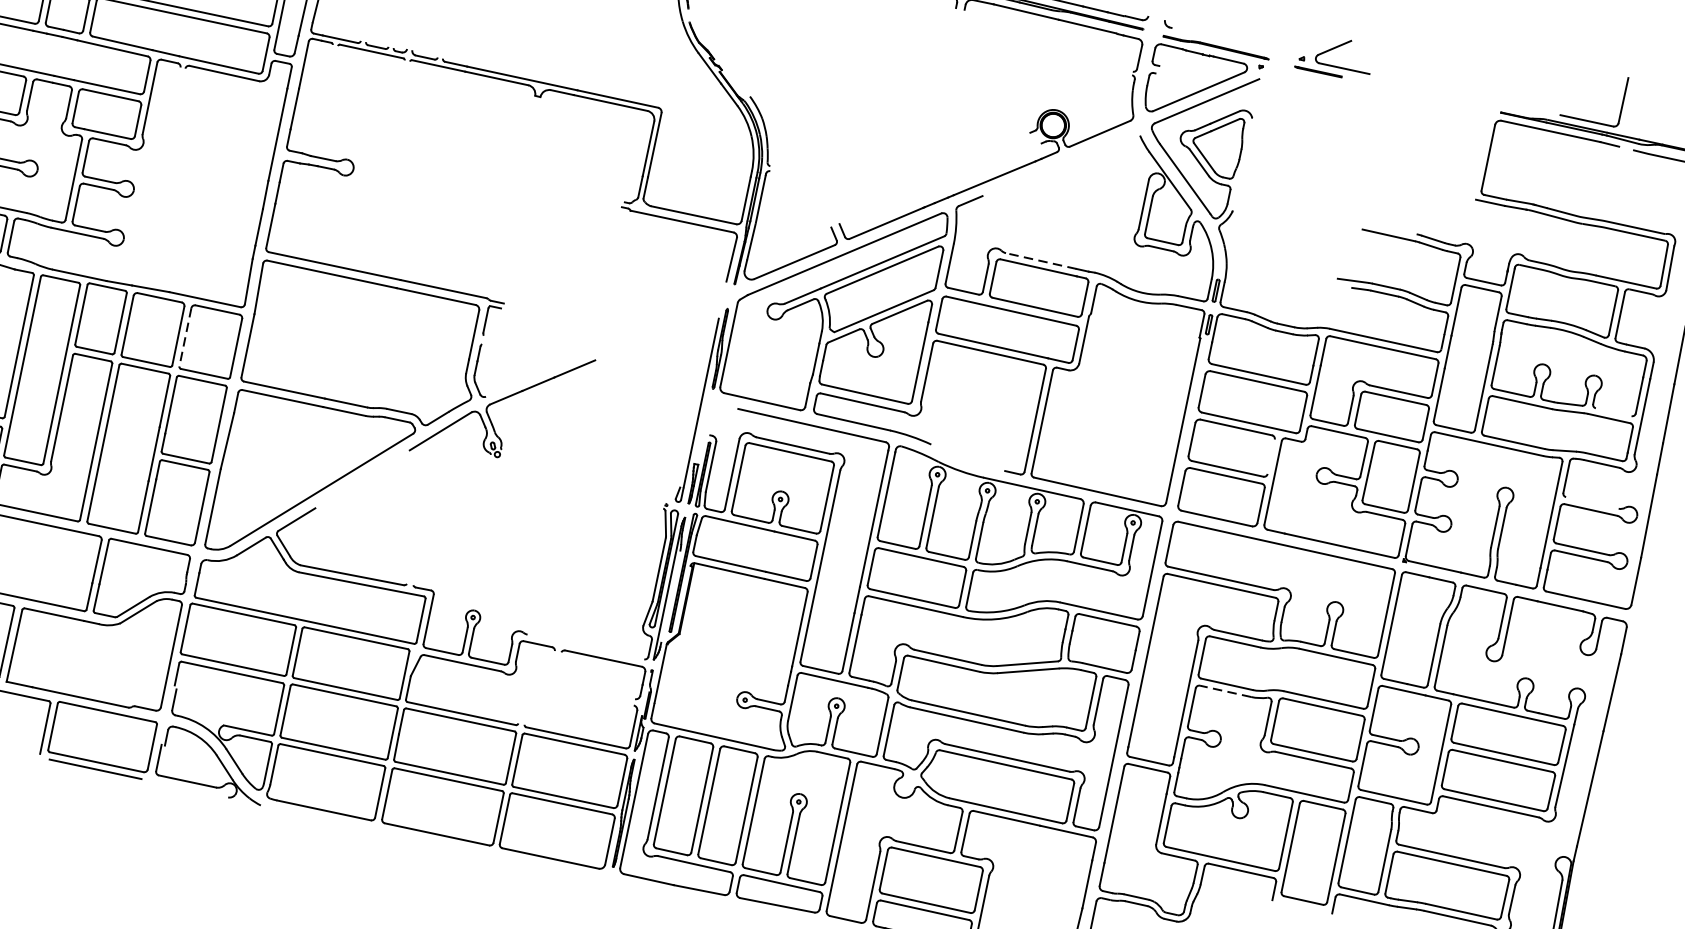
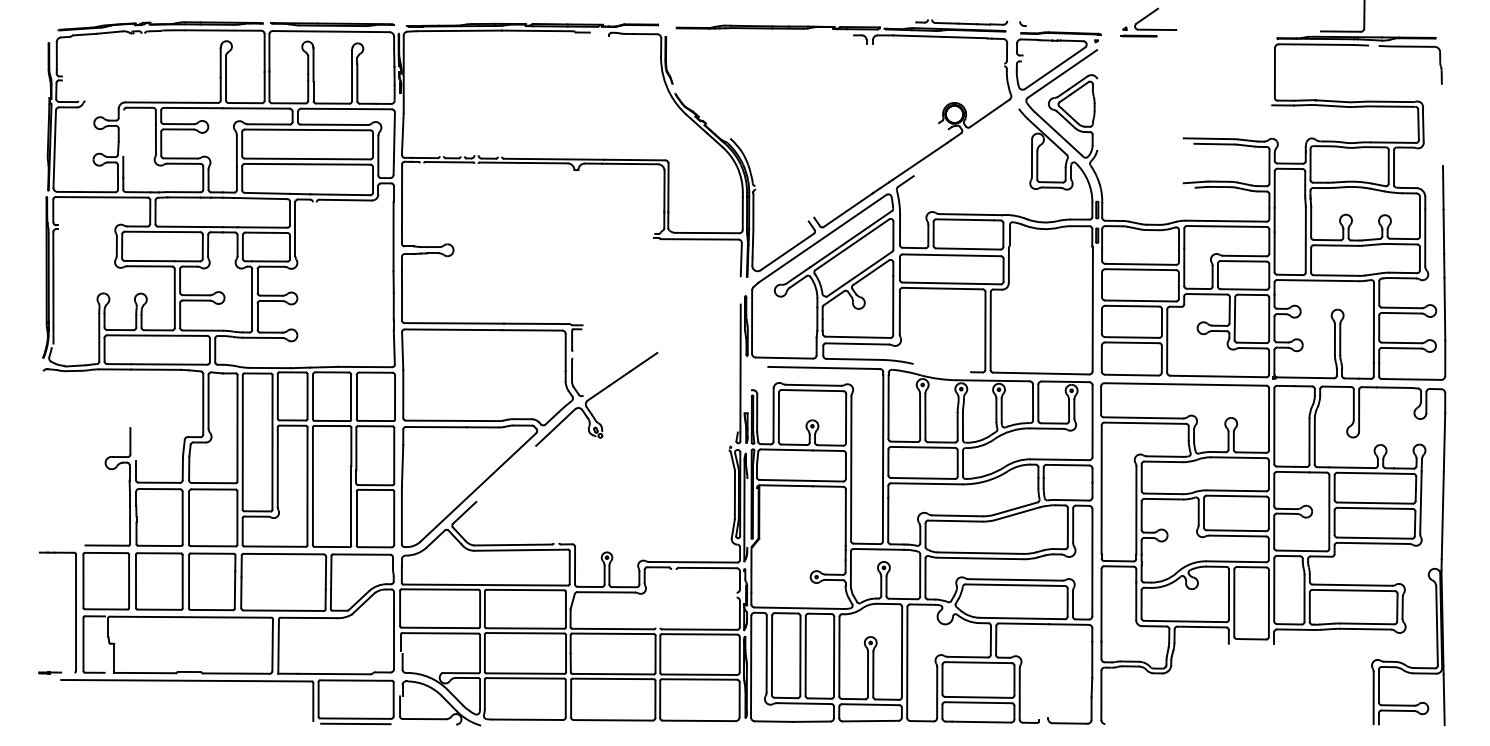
line: (1382, 226) -> (1208, 138), added
line: (1041, 261) -> (966, 214), dashed -> solid
line: (185, 337) -> (356, 397), dashed -> solid
line: (1613, 411) -> (1403, 238), added
line: (1270, 456) -> (1161, 322), added
line: (1592, 502) -> (1401, 307), added
line: (586, 646) -> (693, 561), added
line: (1225, 691) -> (1163, 499), dashed -> solid

